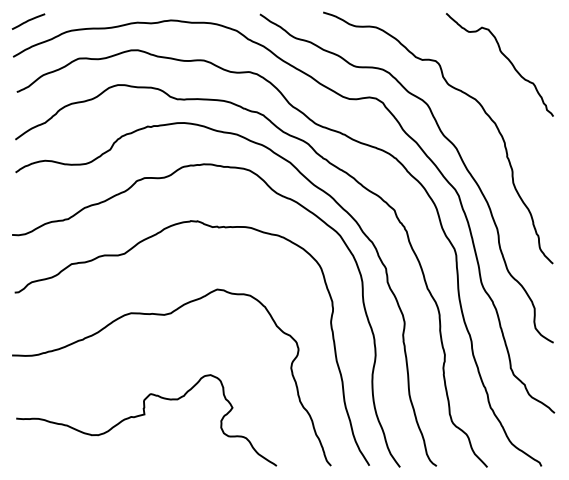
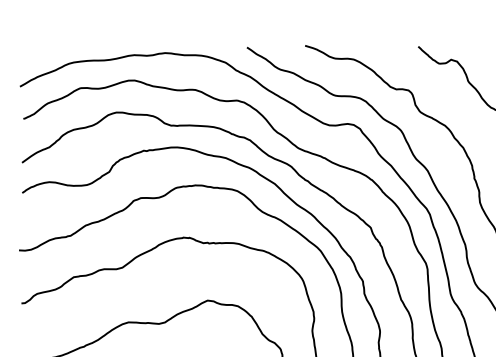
line: (28, 21) -> (34, 54), removed

